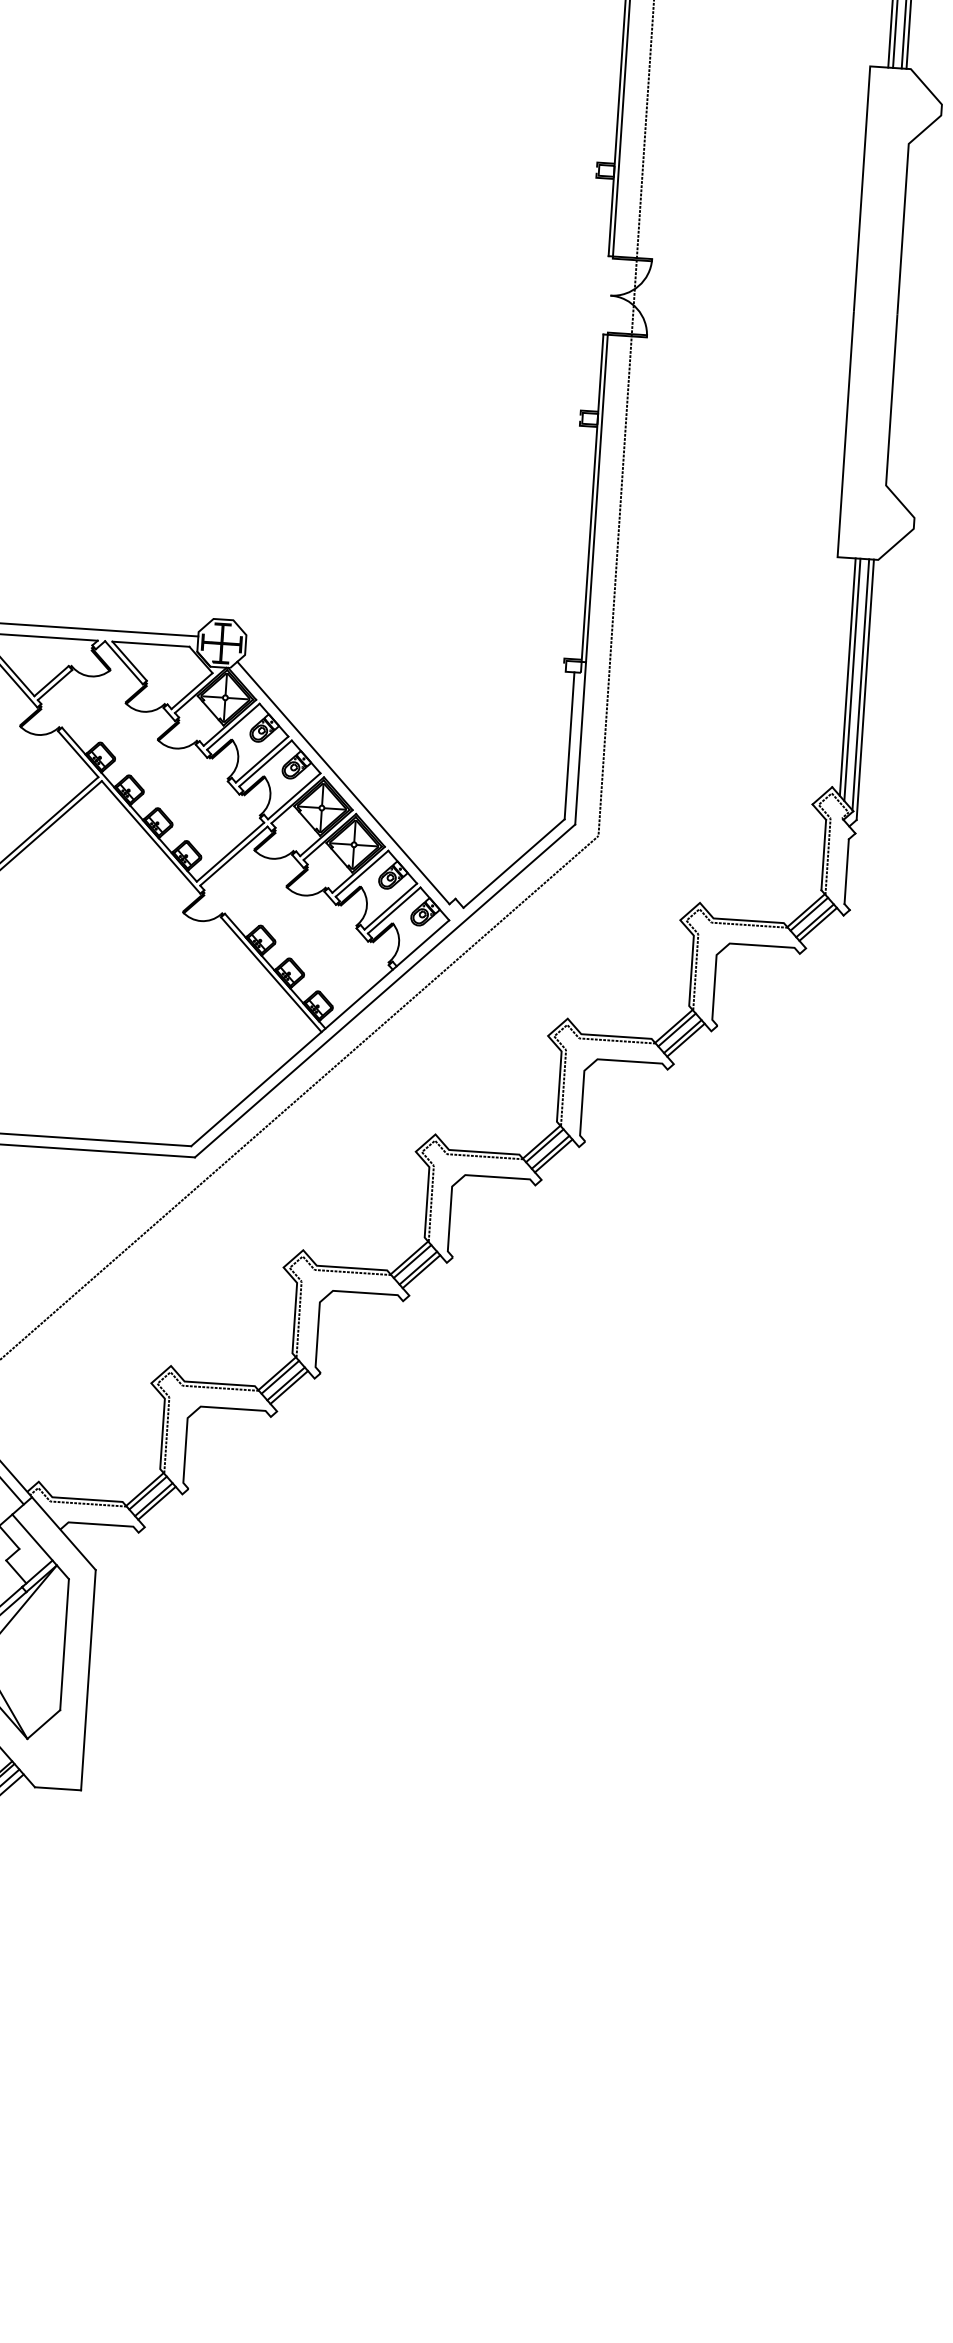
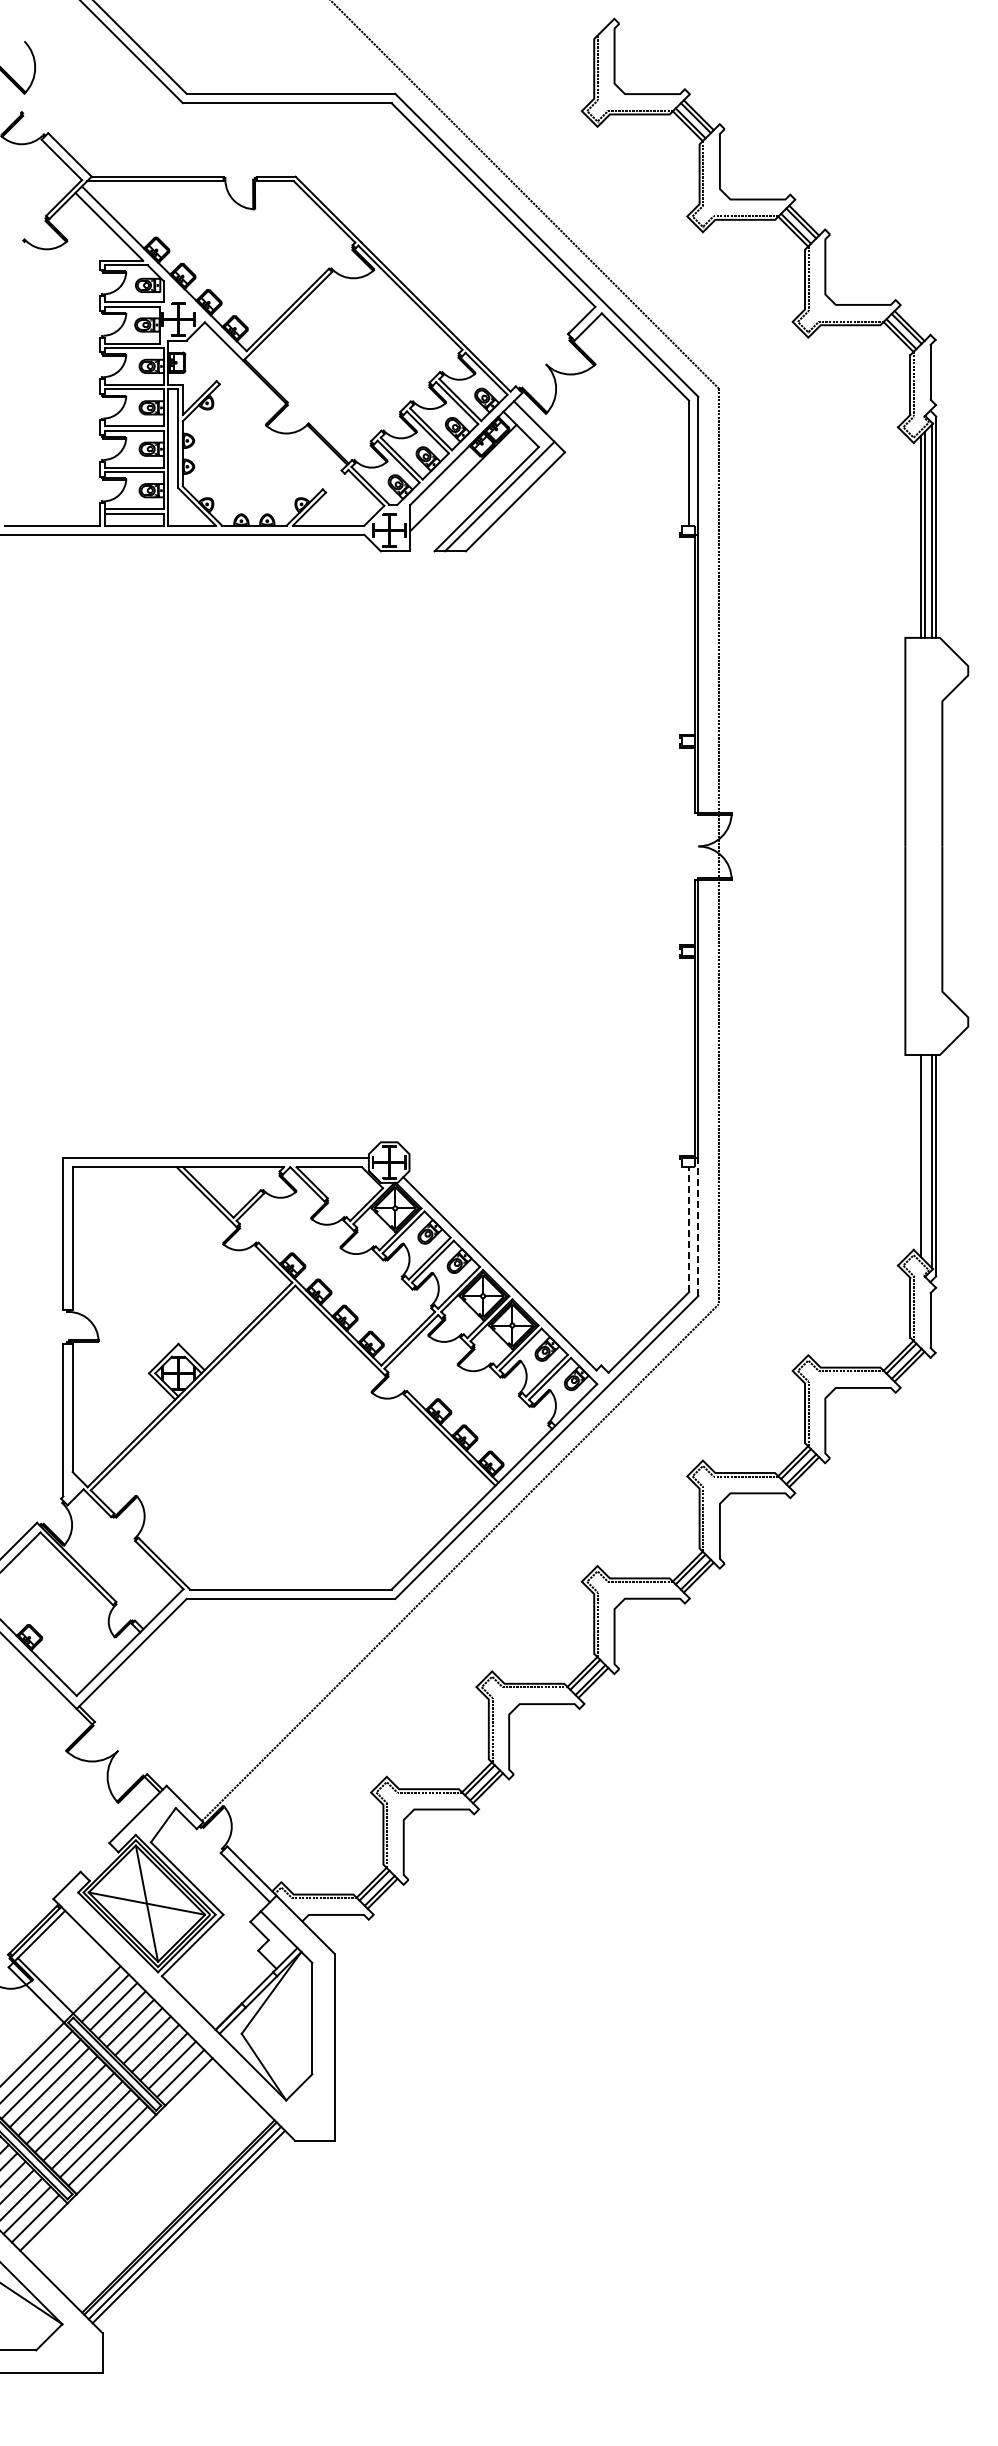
line: (852, 679) -> (924, 1157), removed
line: (580, 742) -> (698, 1226), solid -> dashed
line: (569, 745) -> (689, 1229), solid -> dashed

